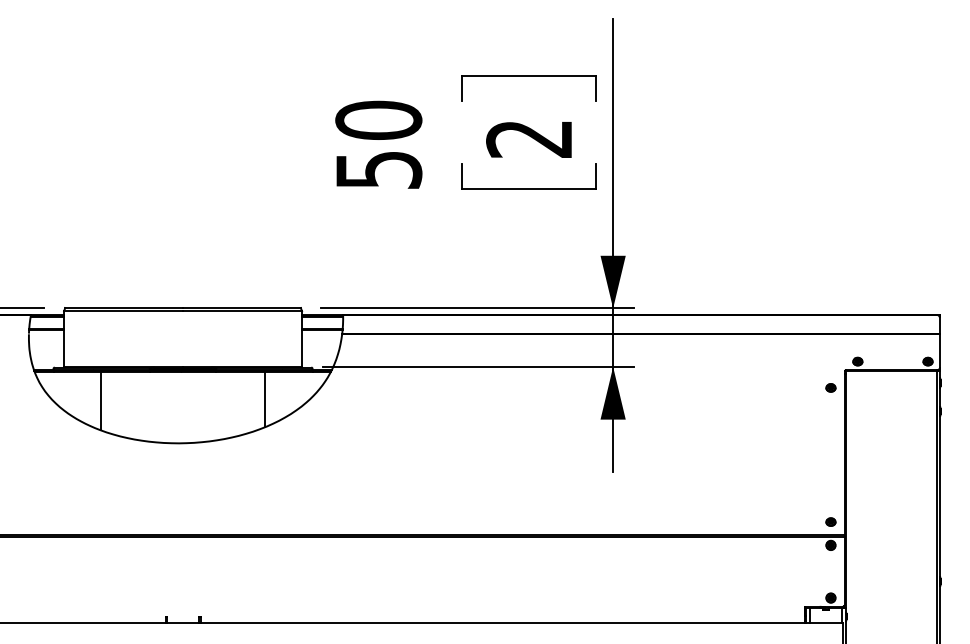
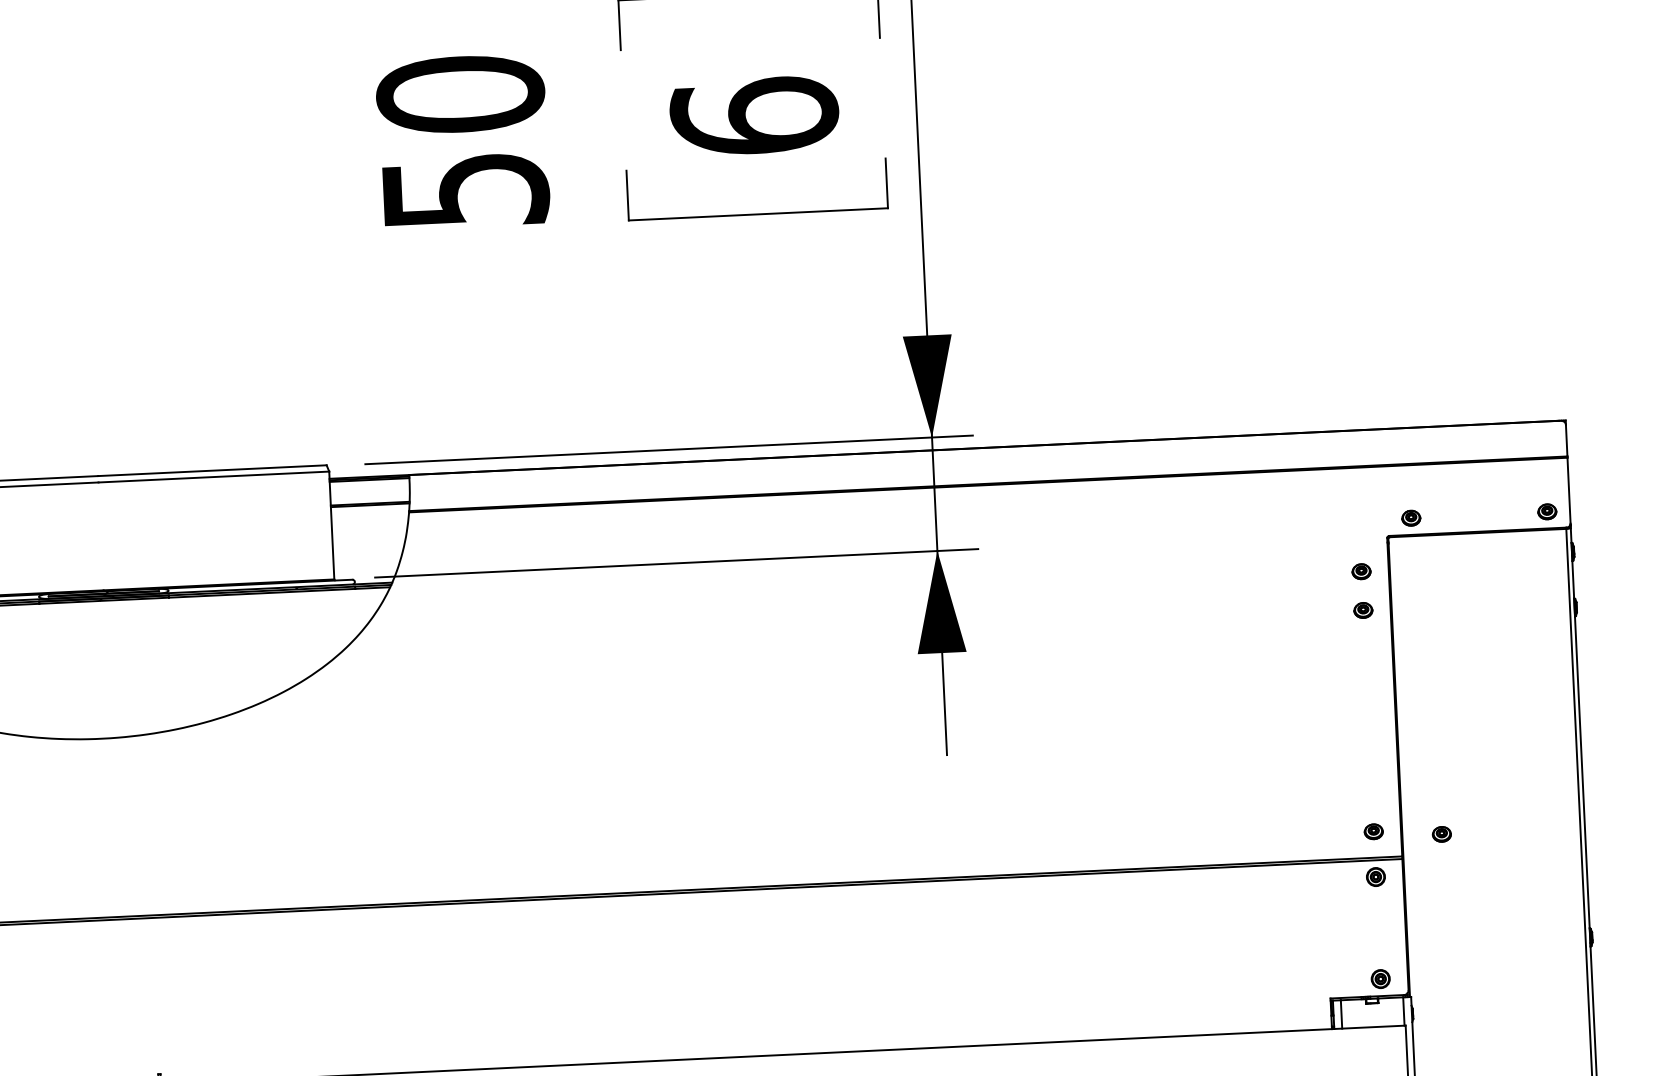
text: (529, 138) -> (754, 115), 2 -> 6
line: (264, 399) -> (264, 645), removed
part: (830, 407) -> (1362, 609), added
part: (865, 524) -> (1440, 833), added

